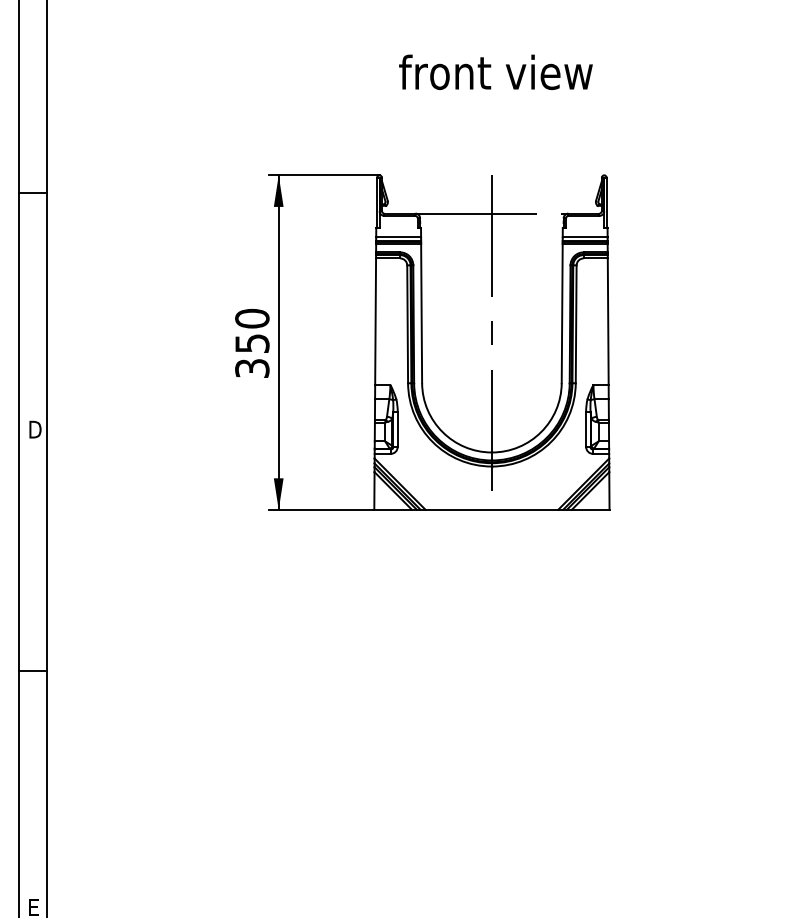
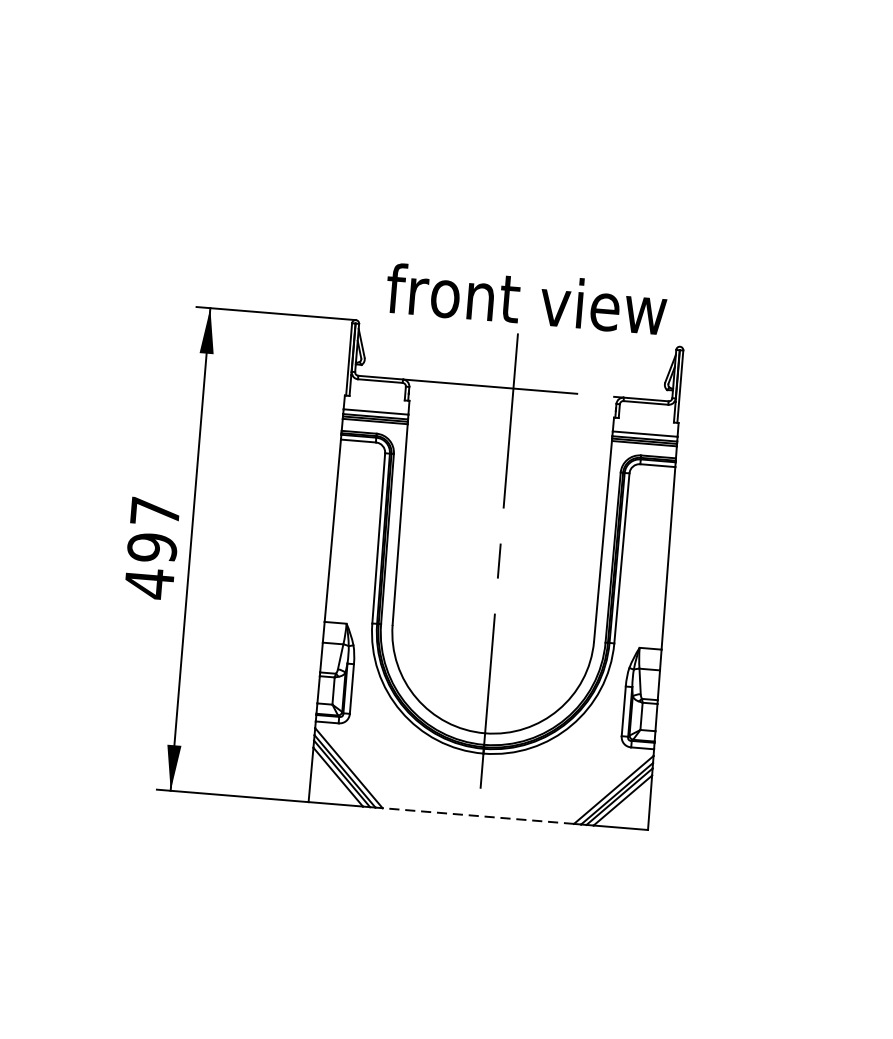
text: (495, 72) -> (525, 299), moved
text: (252, 343) -> (152, 547), 350 -> 497
line: (491, 509) -> (477, 815), solid -> dashed

